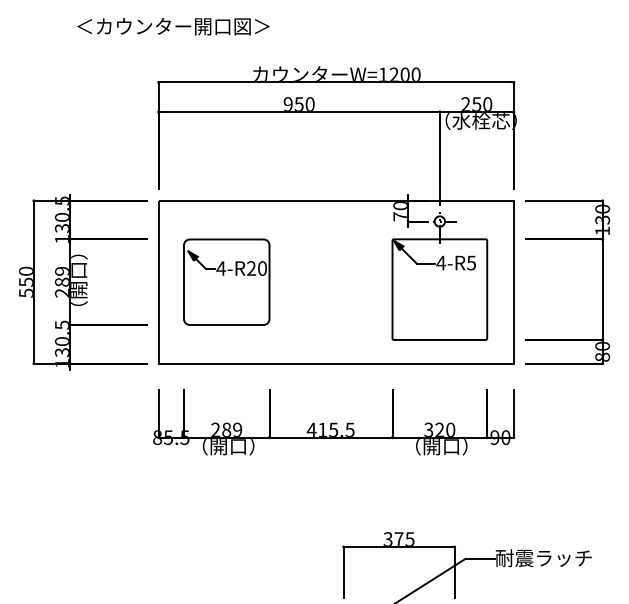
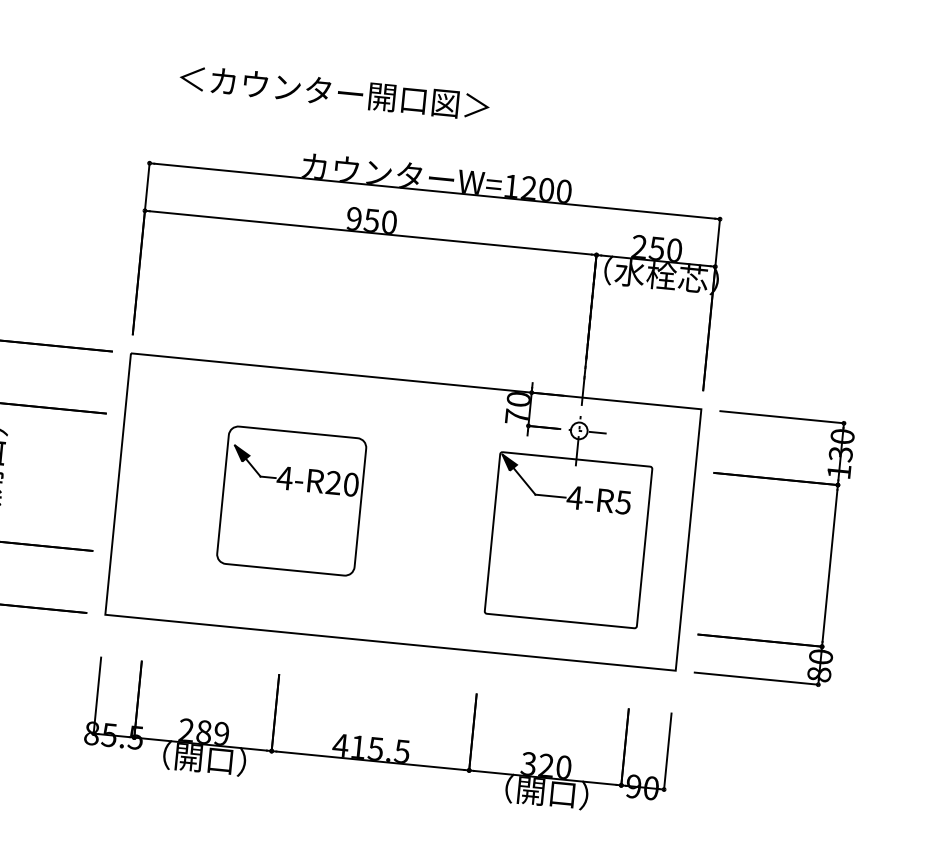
text: (173, 26) -> (334, 92), moved
part: (226, 281) -> (291, 499), moved

